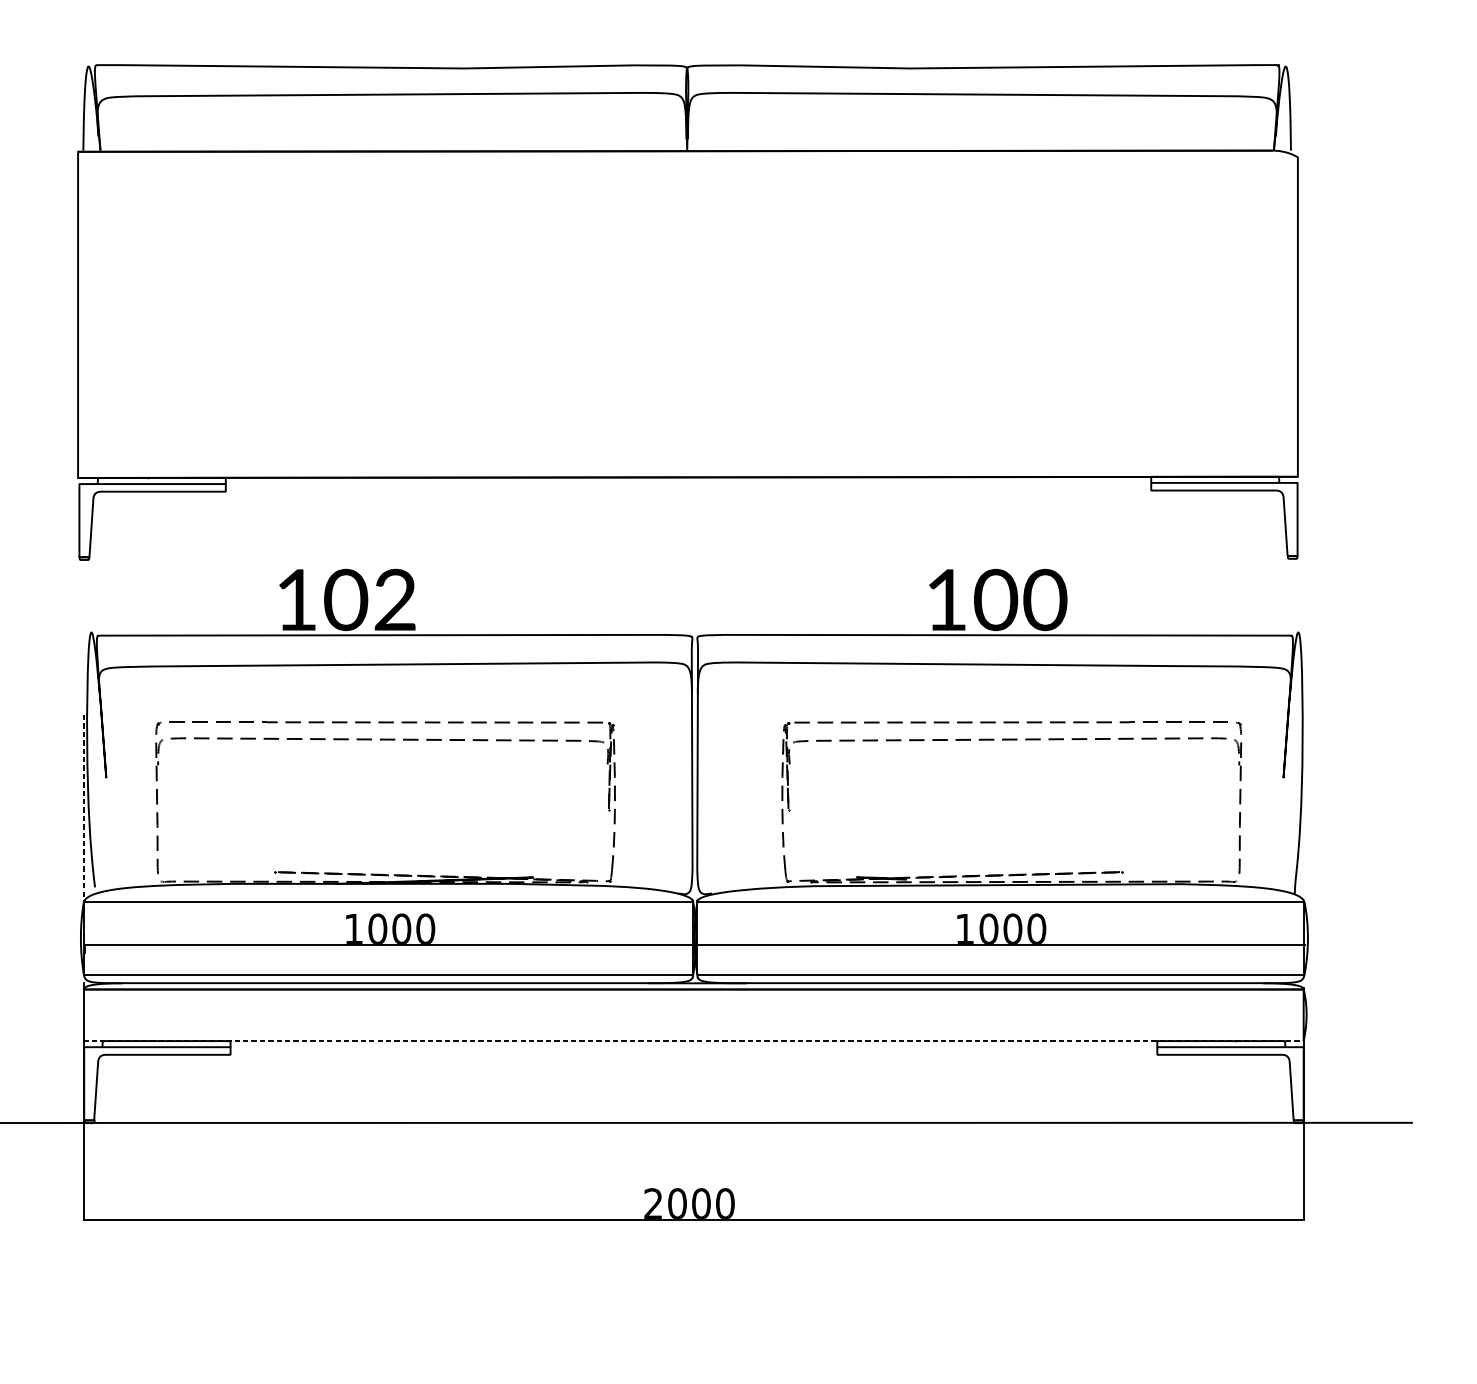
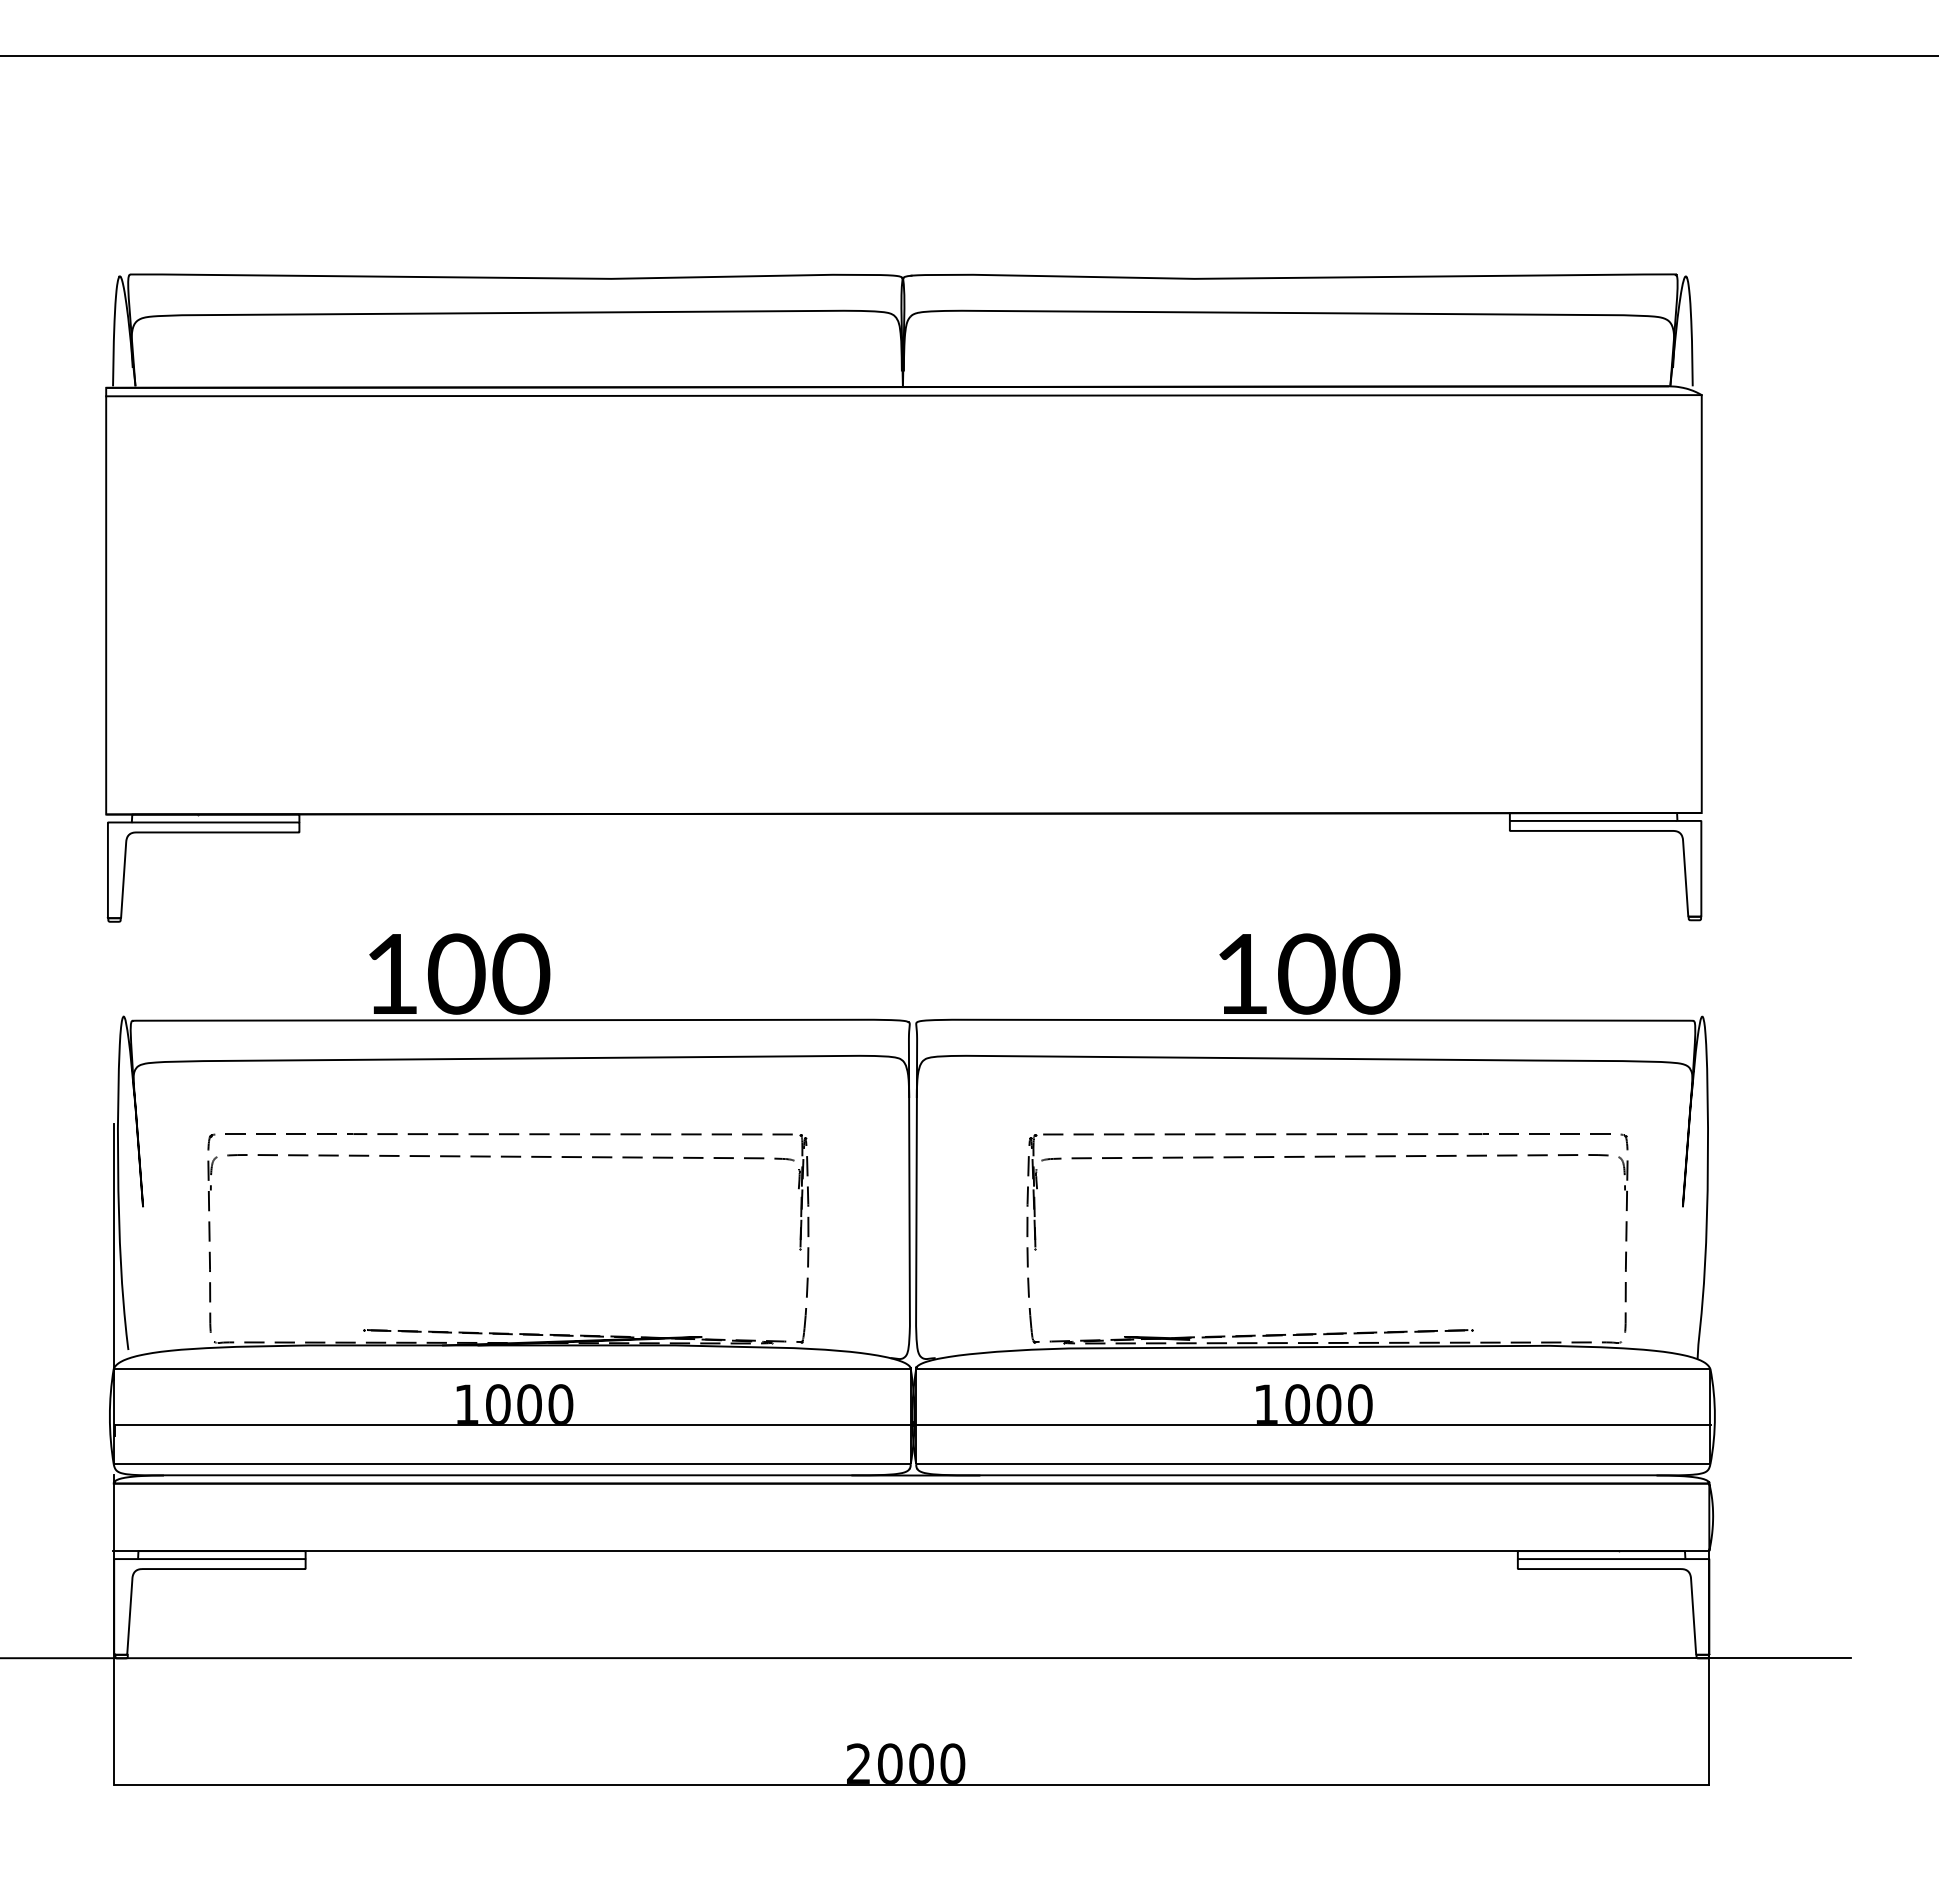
line: (687, 157) -> (903, 395), added
text: (395, 599) -> (521, 973), 102 -> 100
line: (83, 812) -> (113, 1252), dashed -> solid
line: (693, 1041) -> (911, 1551), dashed -> solid

